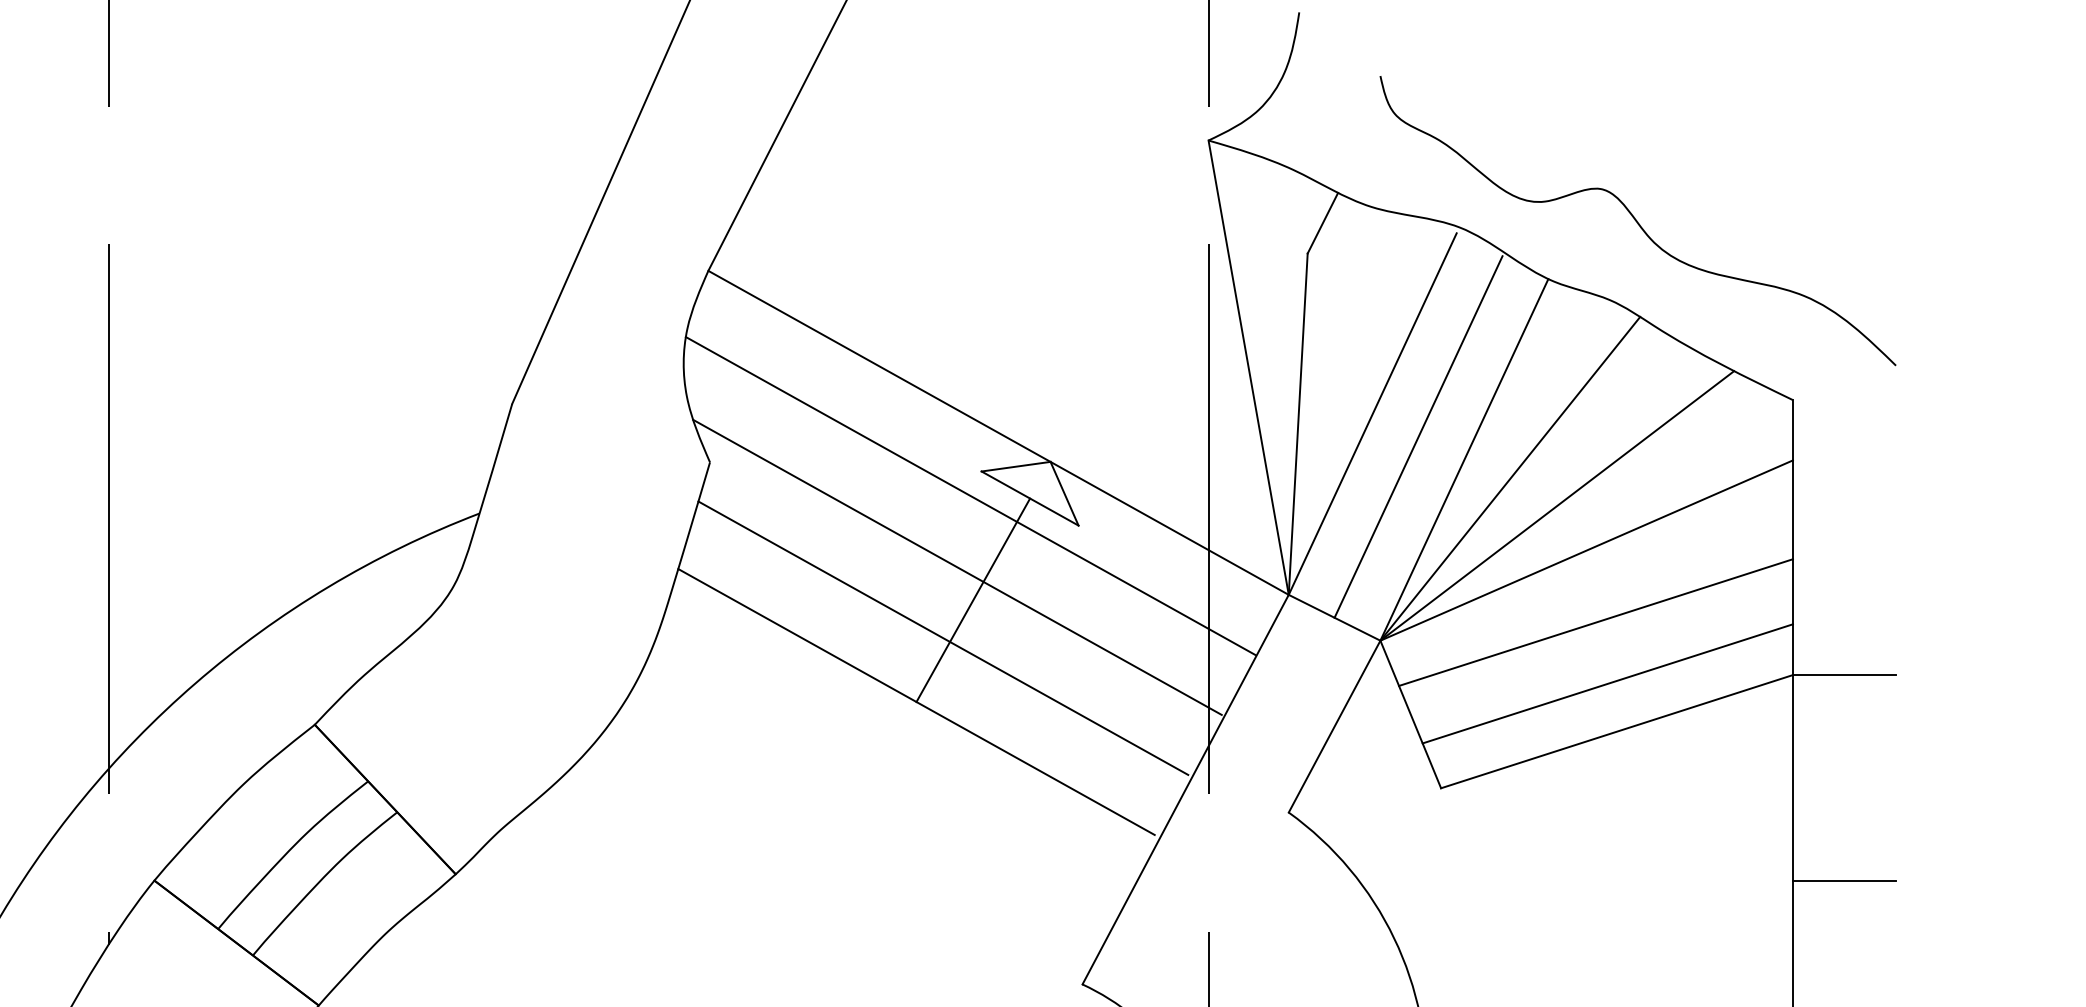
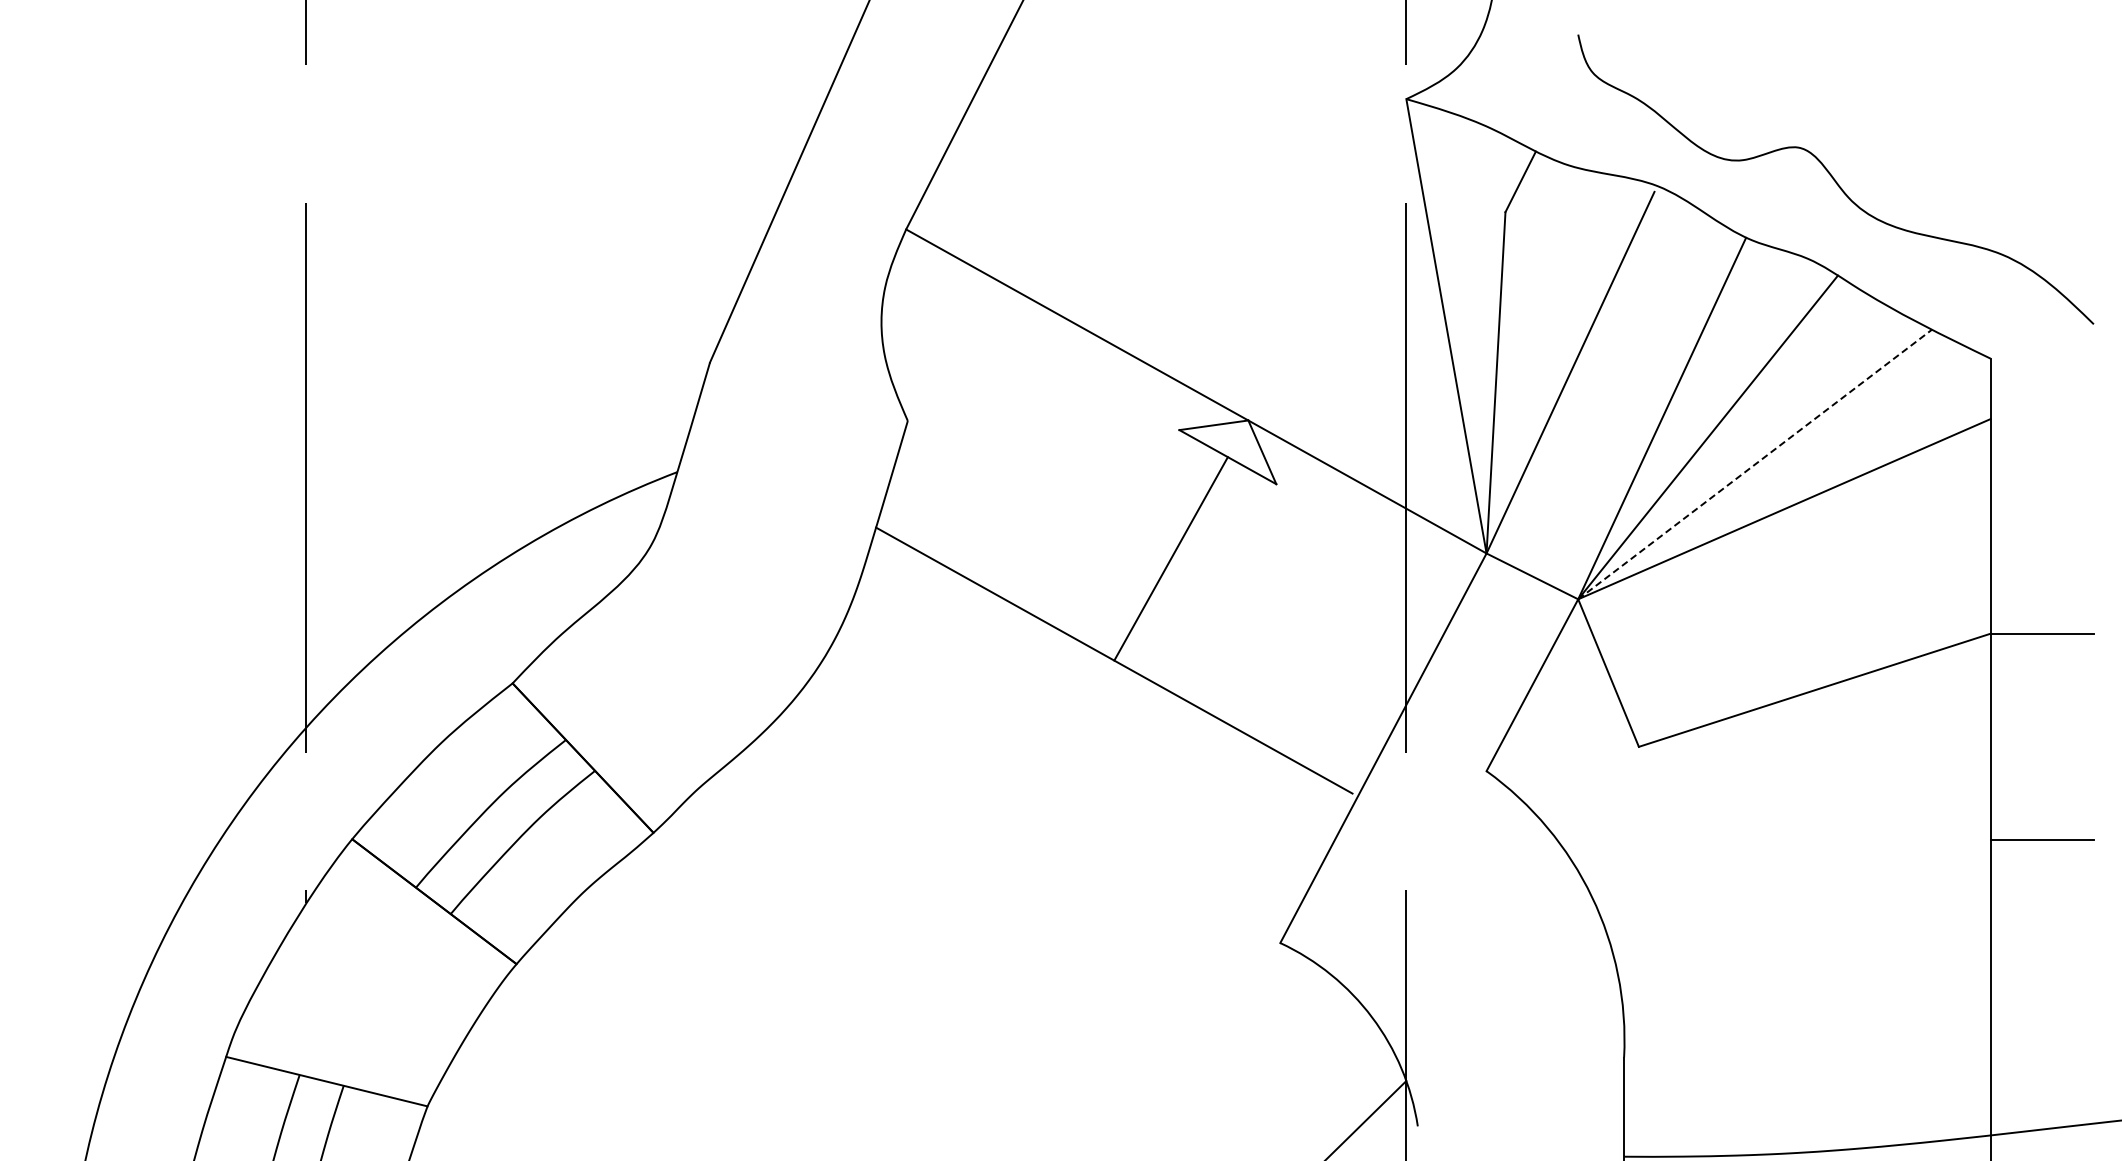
line: (1418, 436) -> (1616, 395), removed
line: (970, 495) -> (1168, 454), removed
line: (1557, 505) -> (1755, 464), solid -> dashed
line: (956, 566) -> (1154, 525), removed
line: (1595, 621) -> (1793, 580), removed
line: (943, 637) -> (1141, 596), removed
line: (1607, 683) -> (1805, 642), removed

